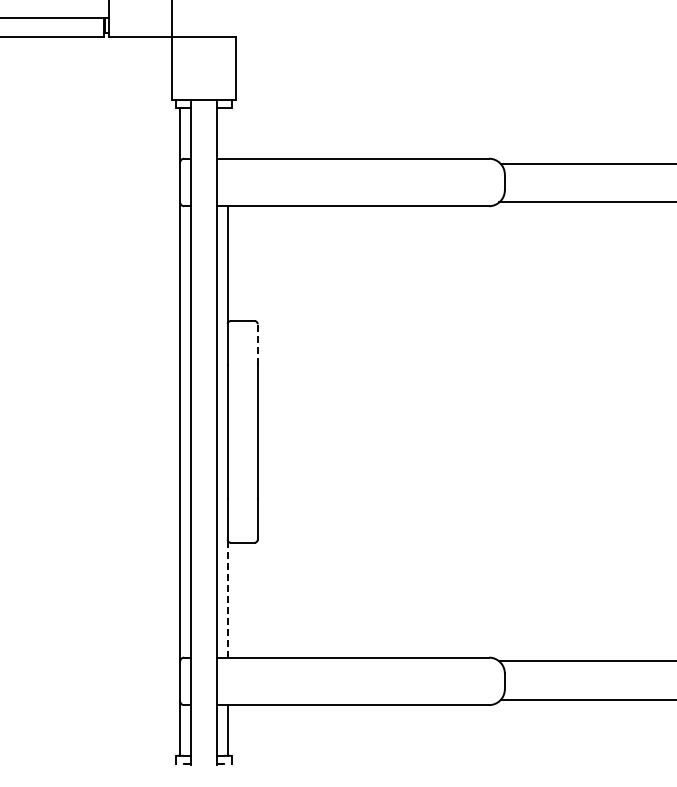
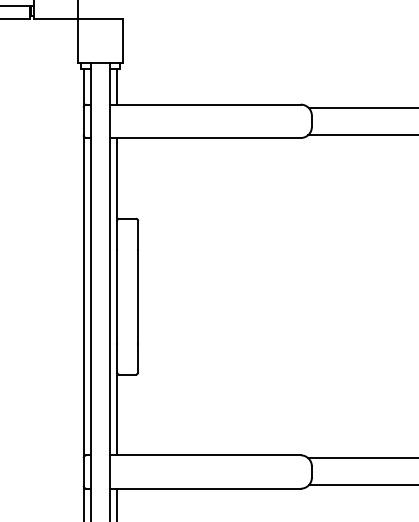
line: (227, 133) -> (116, 86), added
line: (257, 344) -> (138, 235), dashed -> solid
line: (227, 598) -> (116, 413), dashed -> solid

